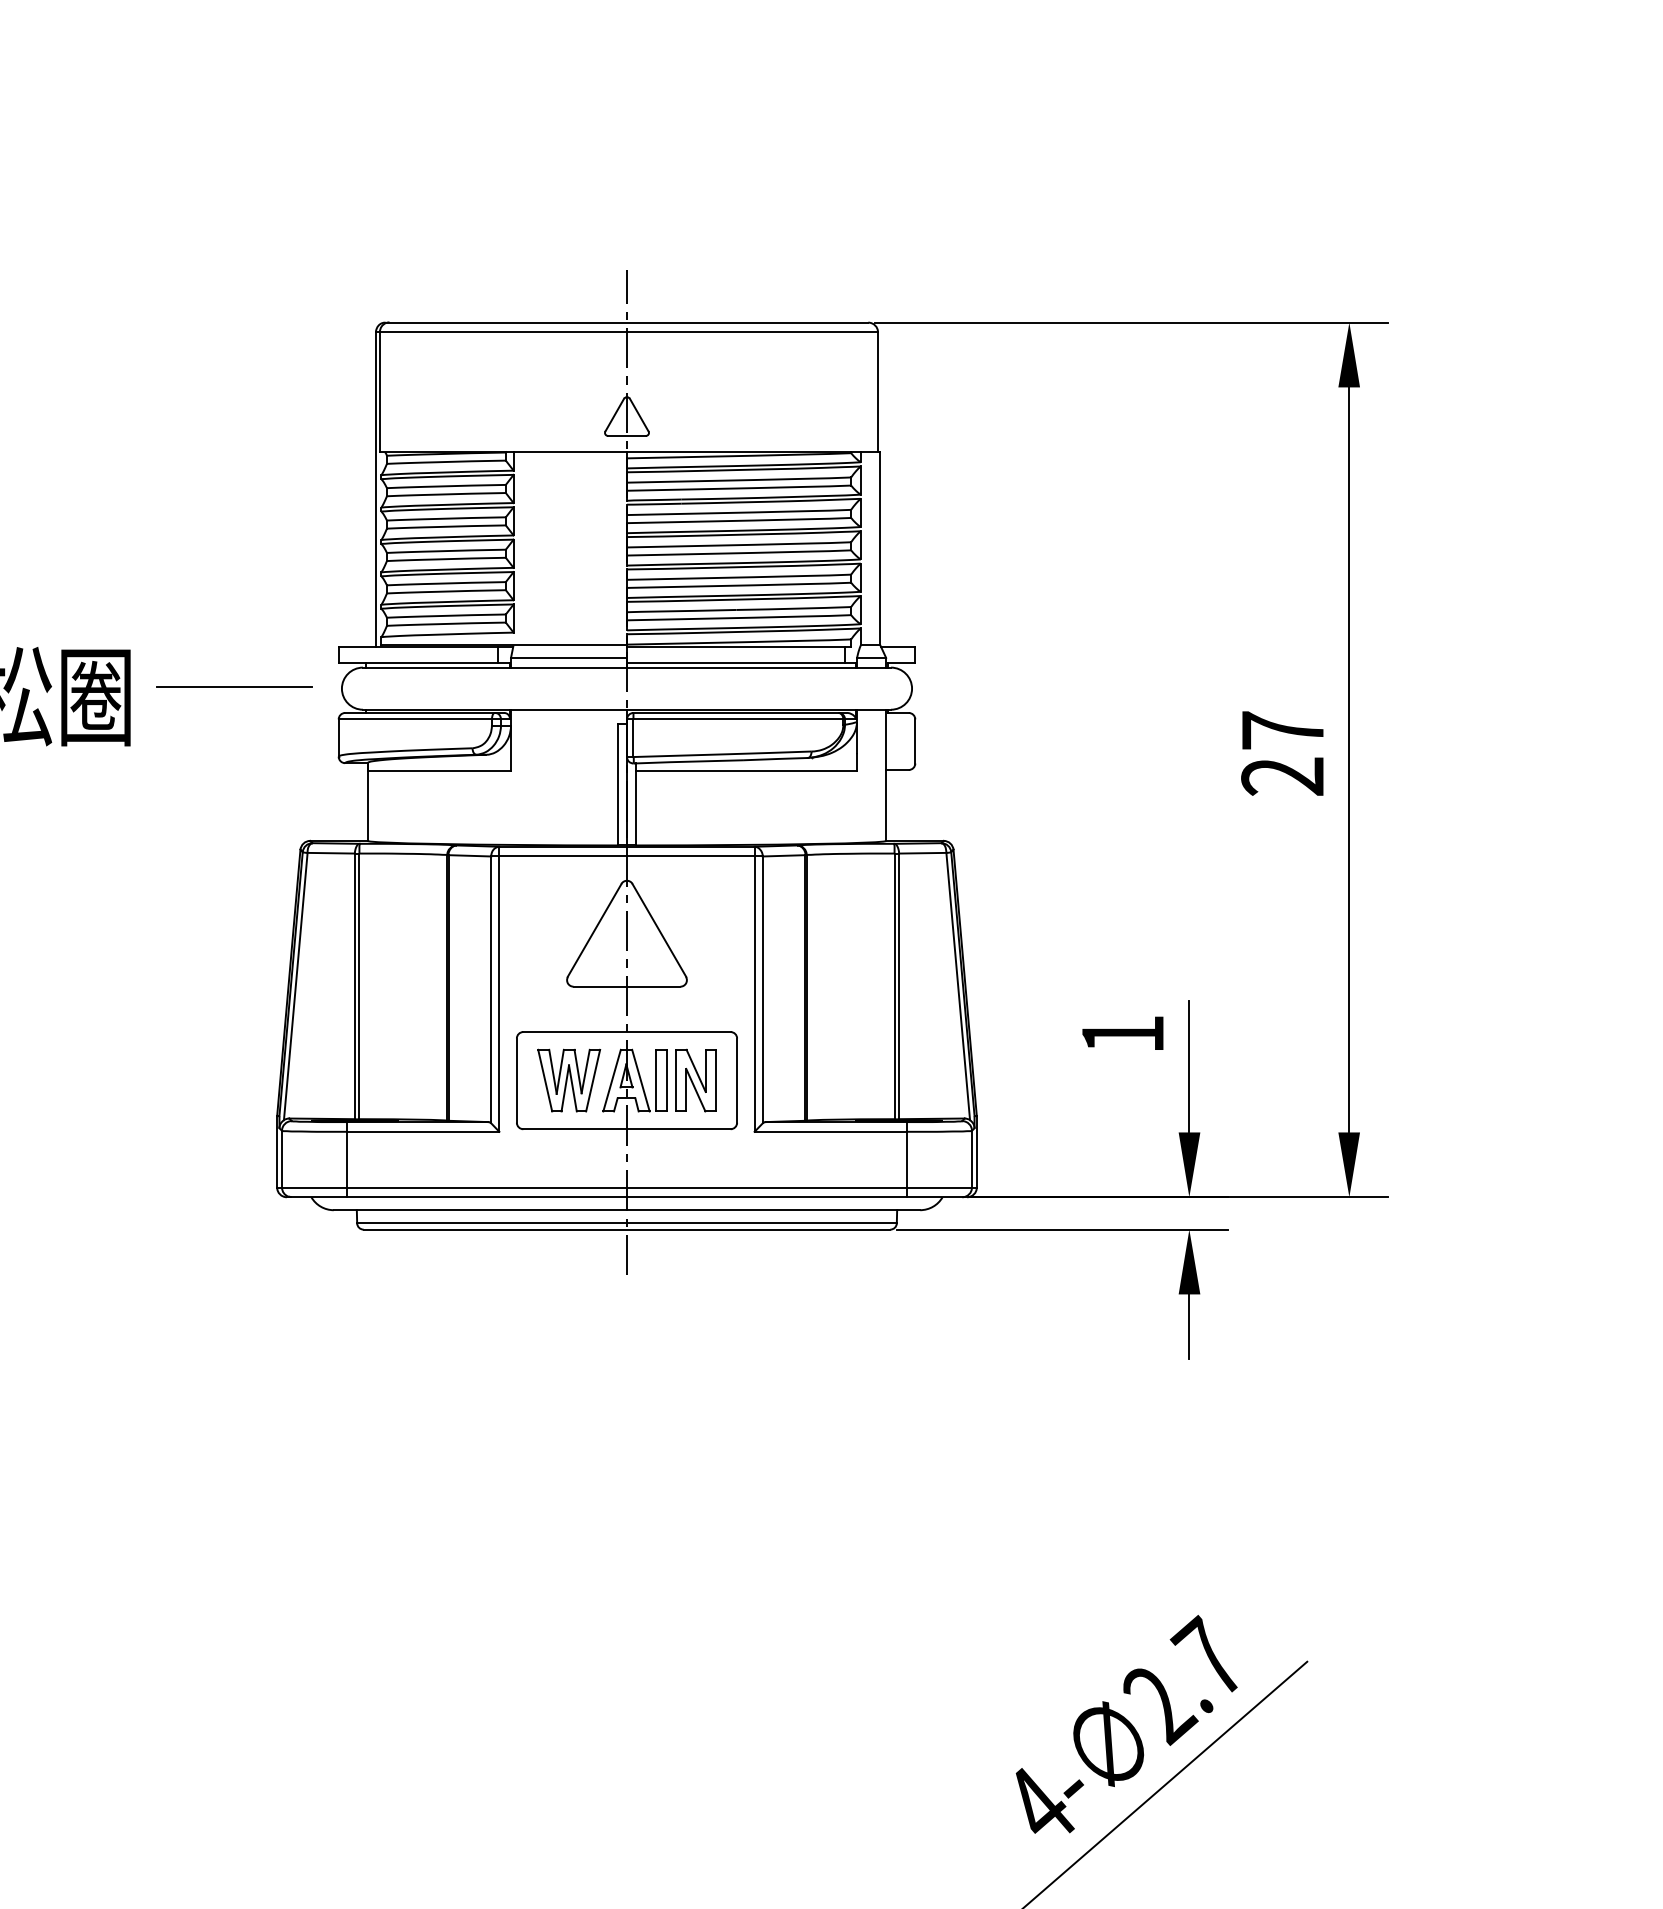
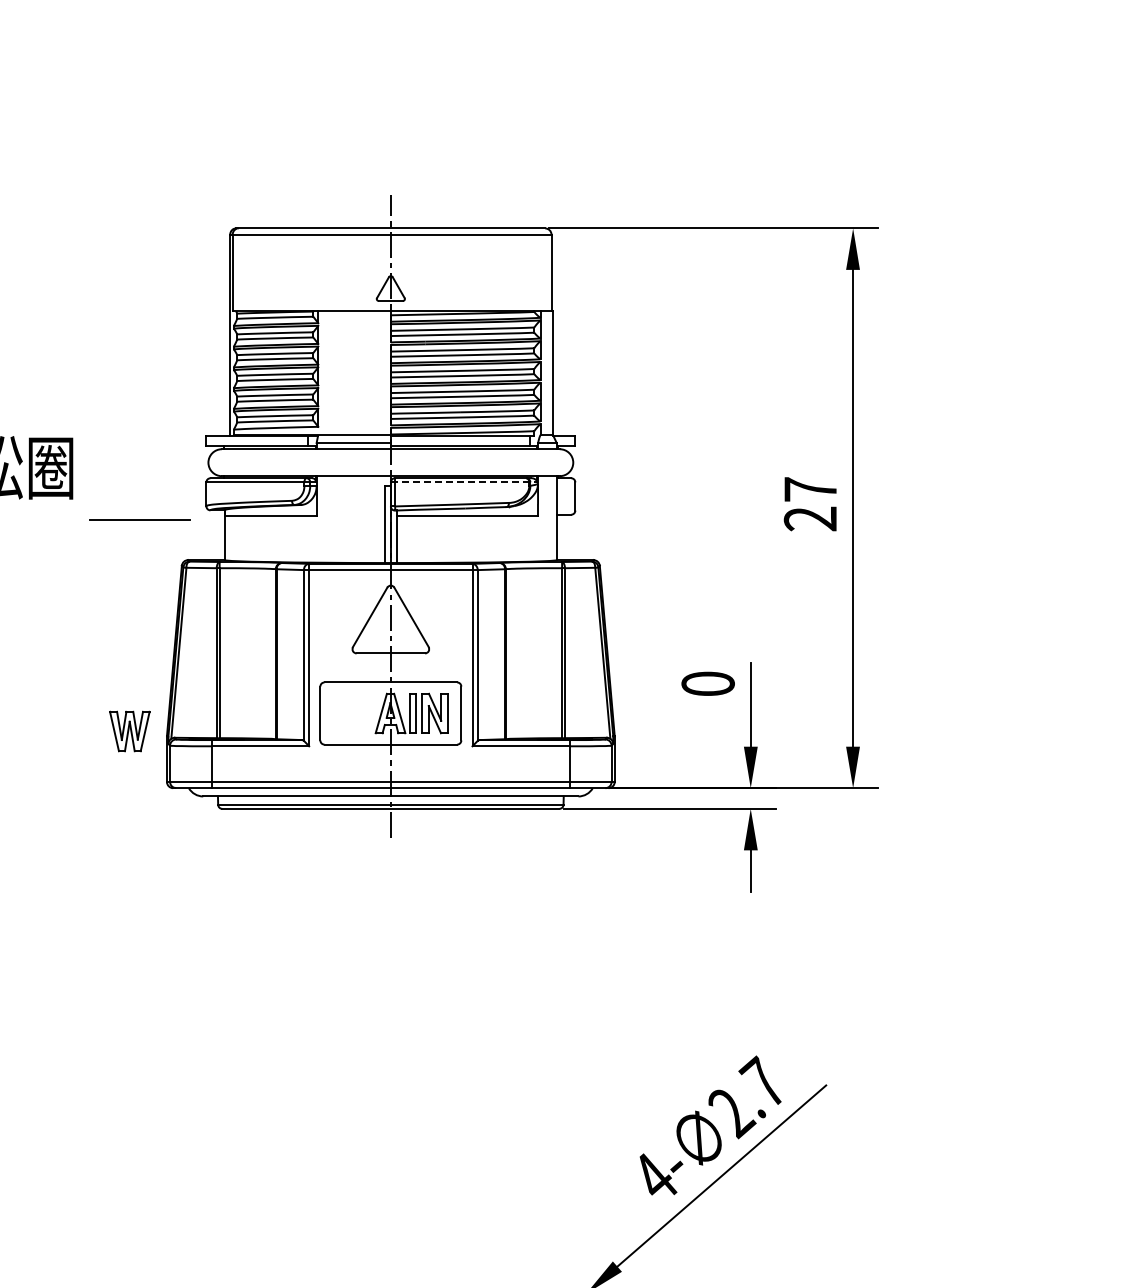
line: (234, 686) -> (139, 519), moved
line: (742, 719) -> (464, 482), solid -> dashed
text: (1121, 1033) -> (707, 683), 1 -> 0
part: (568, 1080) -> (129, 731), moved

